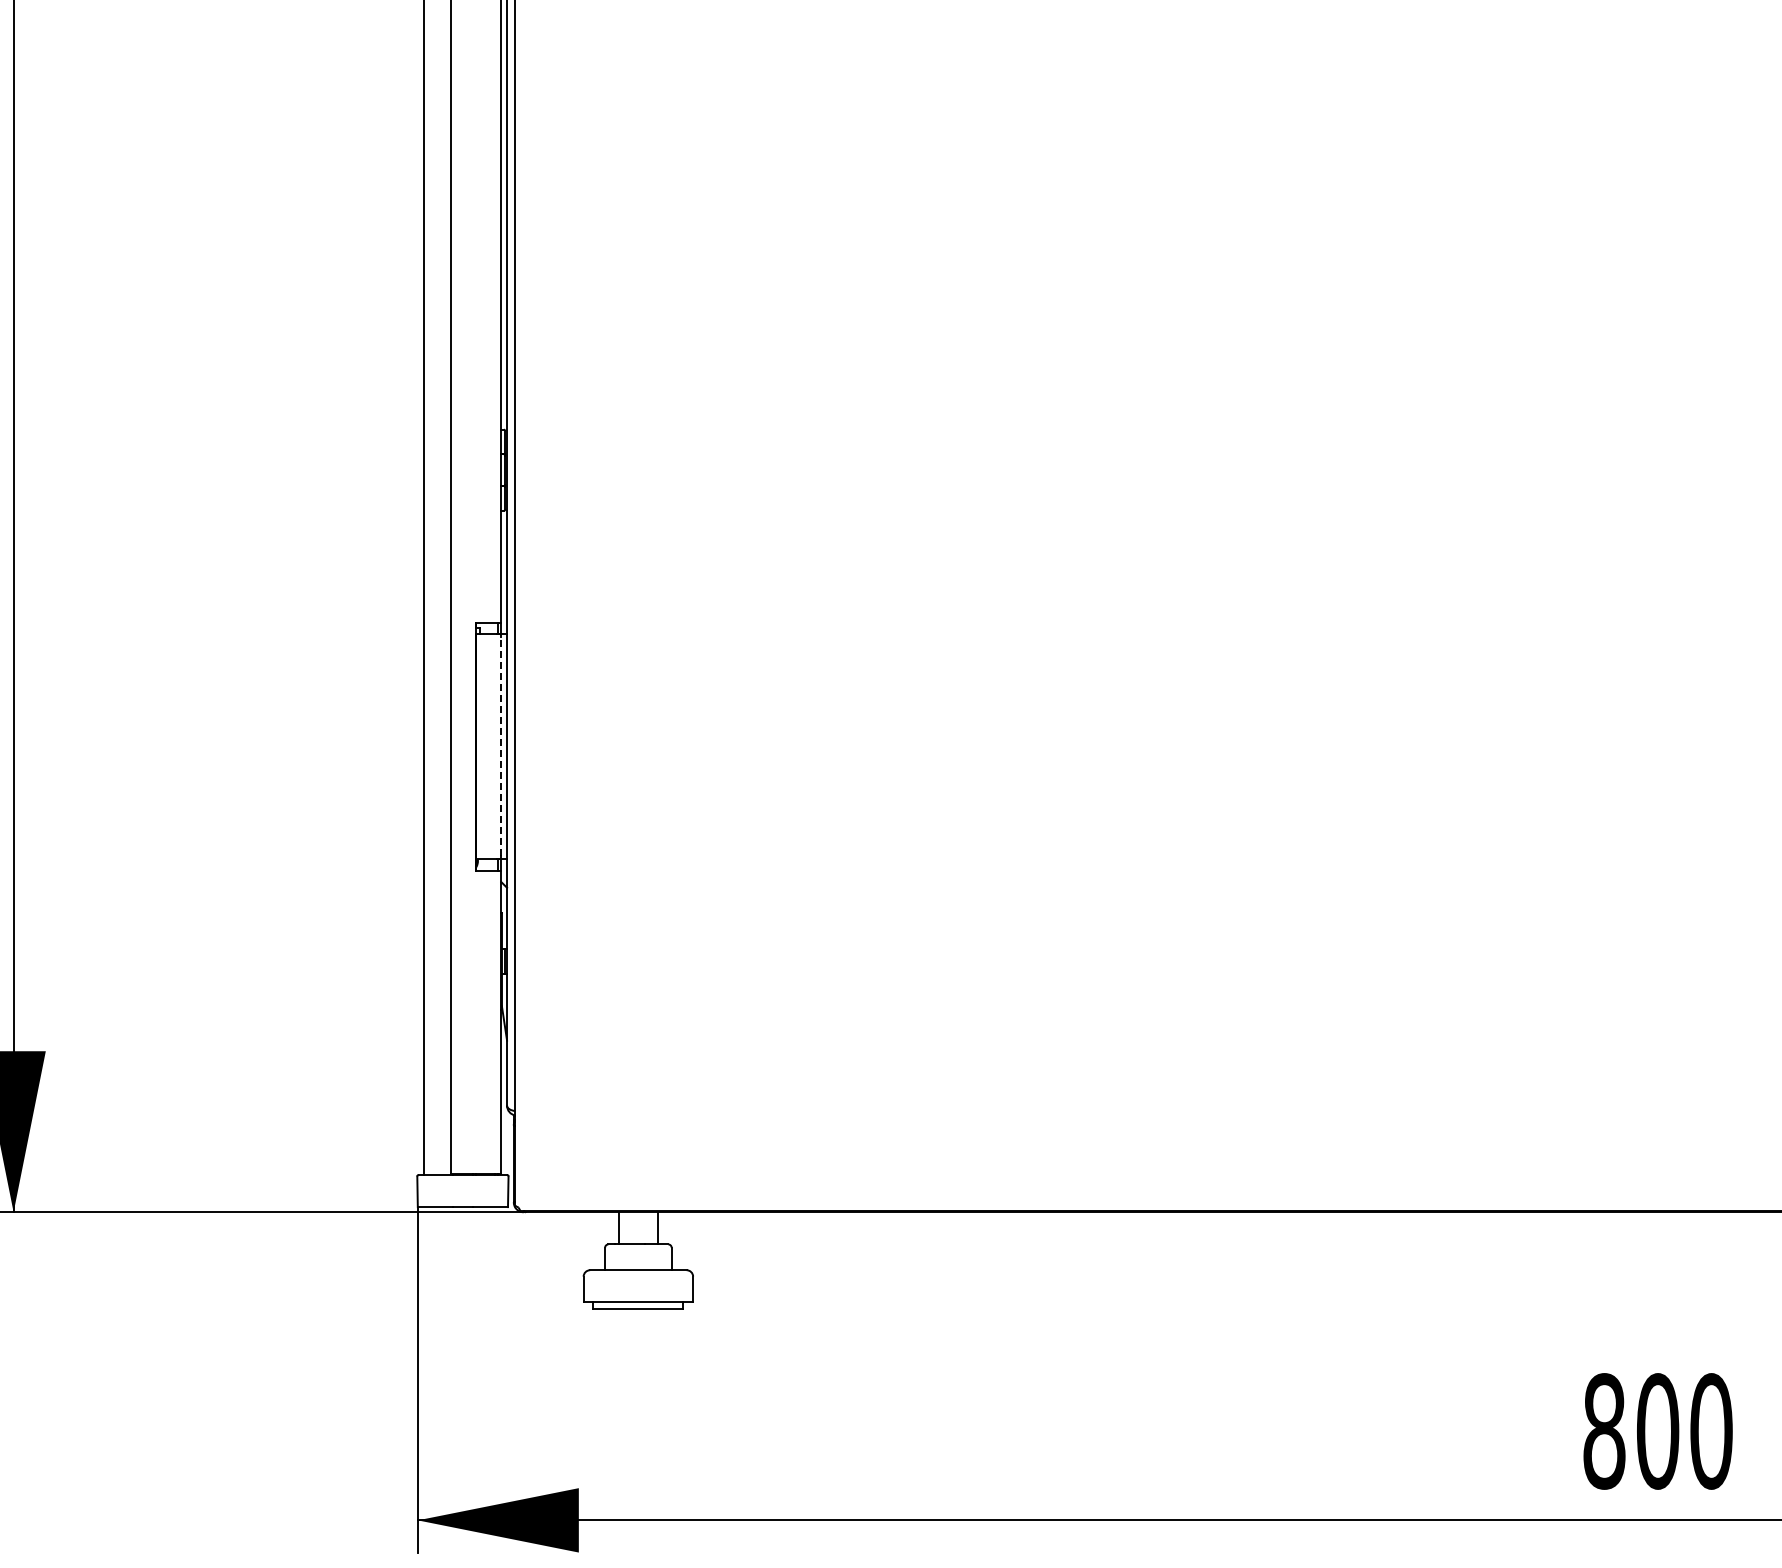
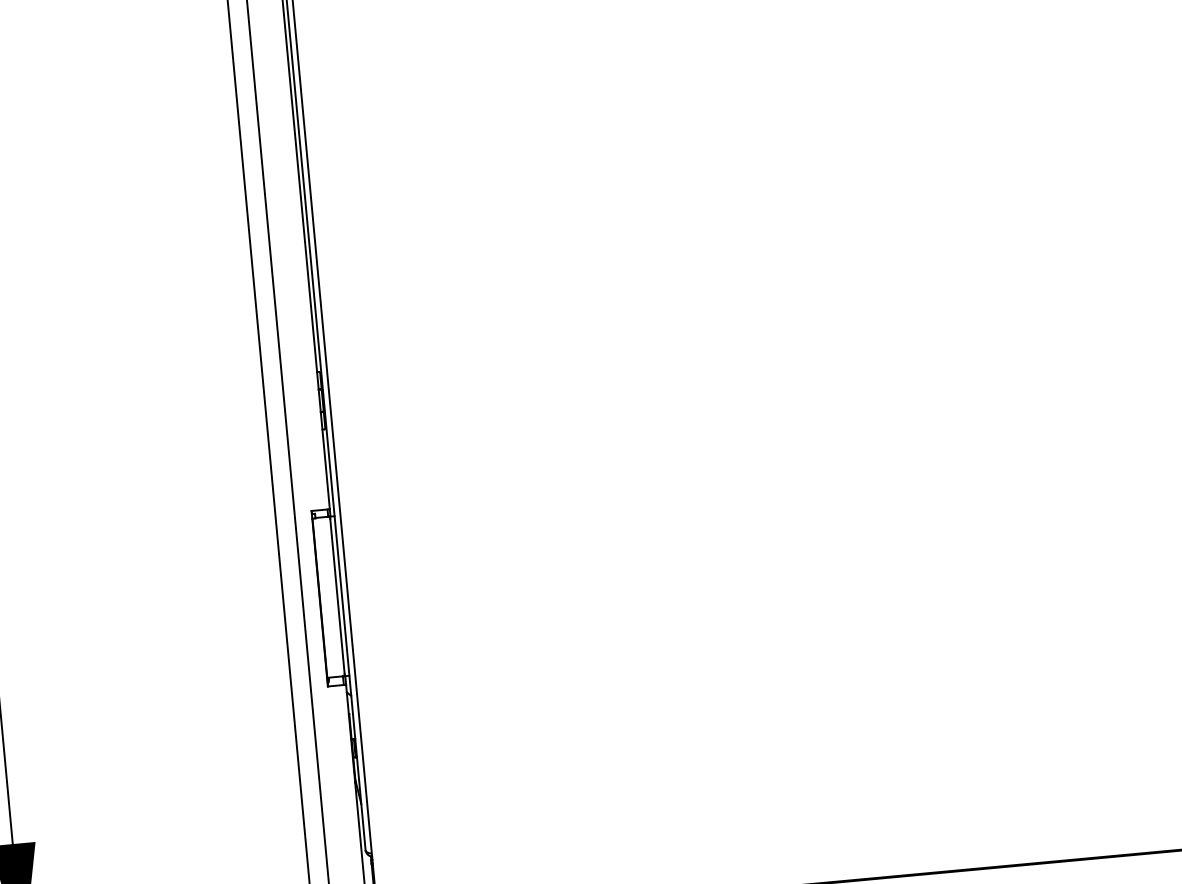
line: (500, 745) -> (337, 595), dashed -> solid

